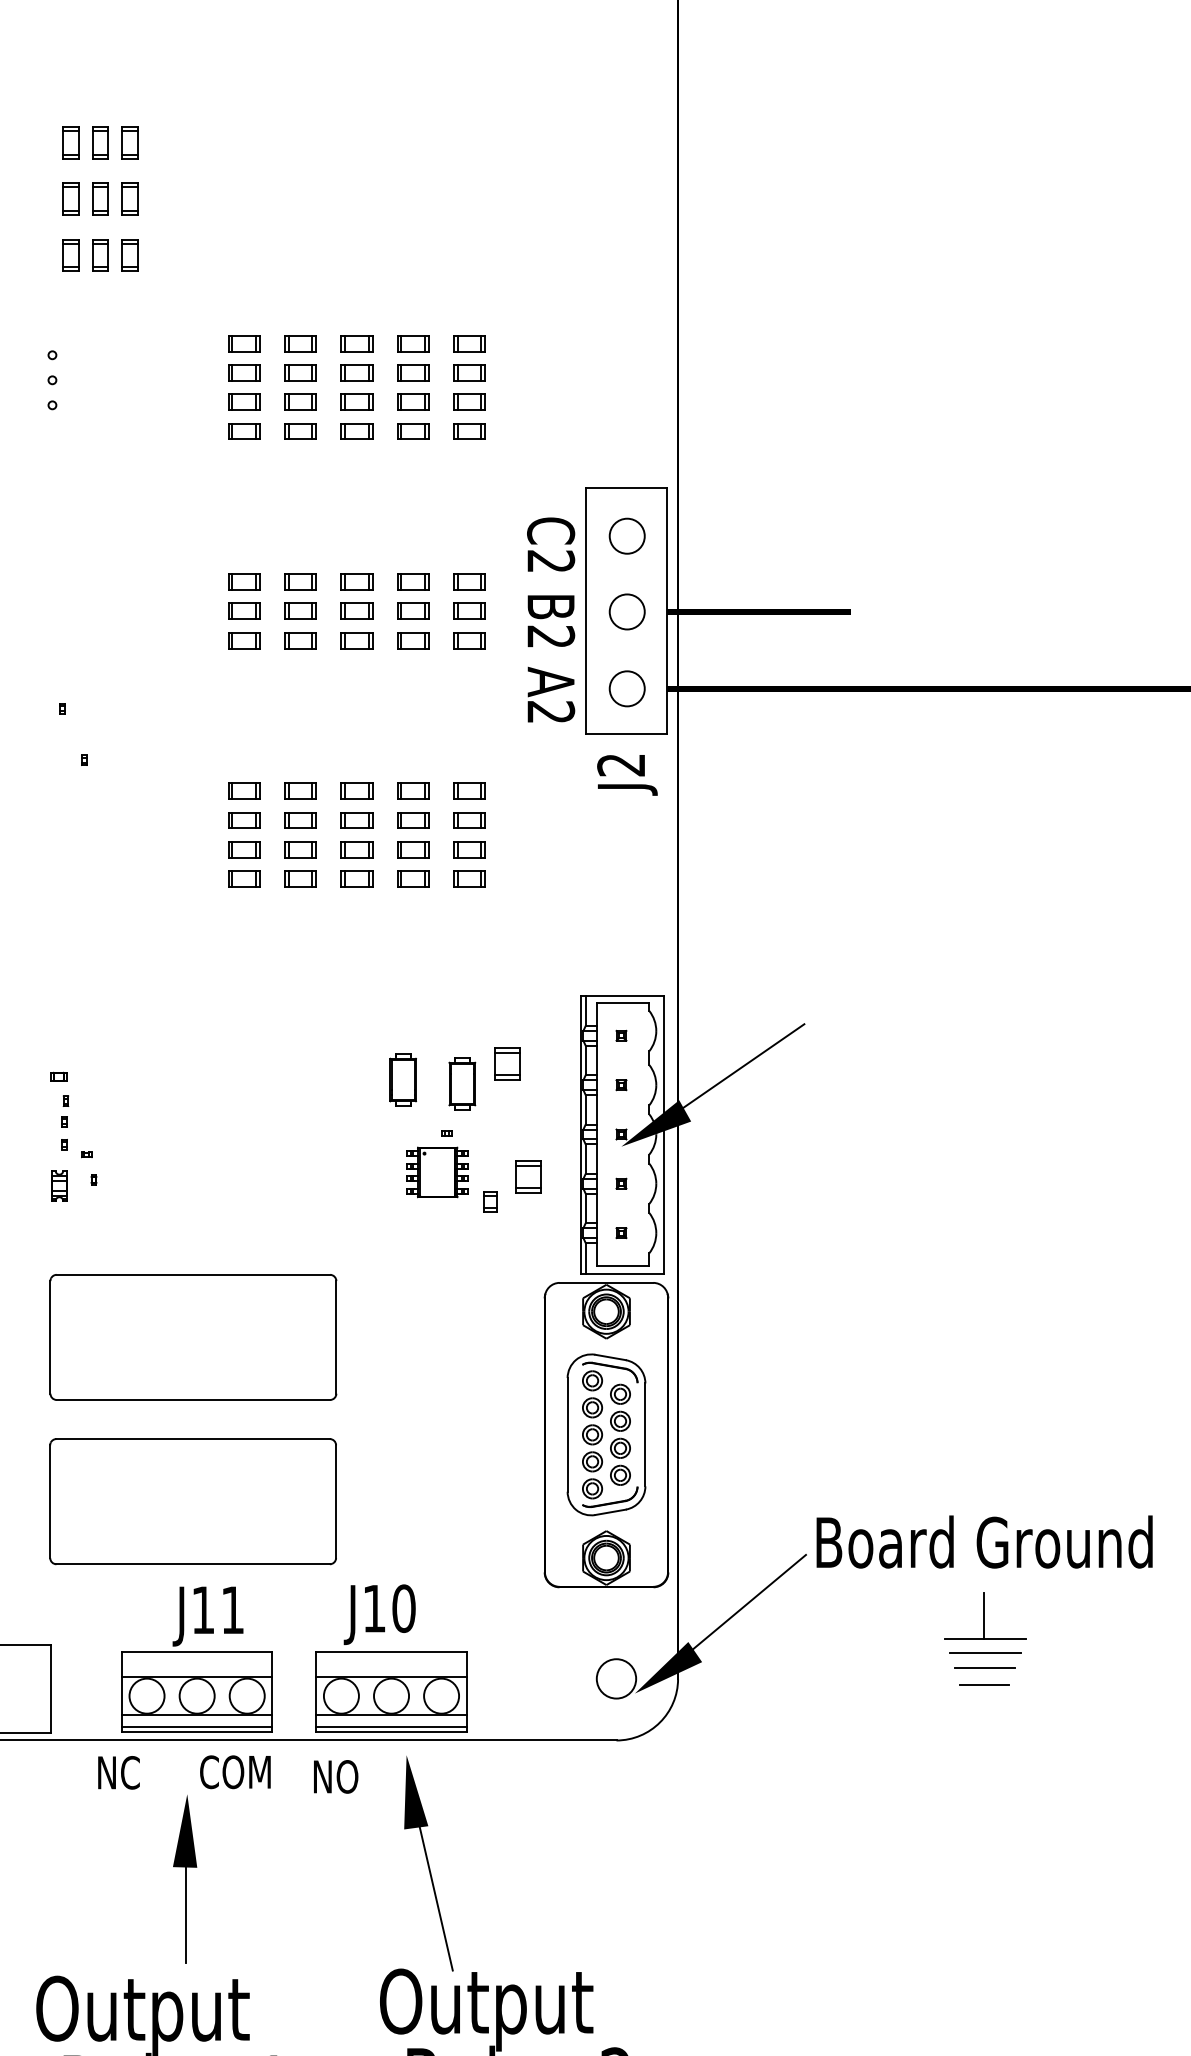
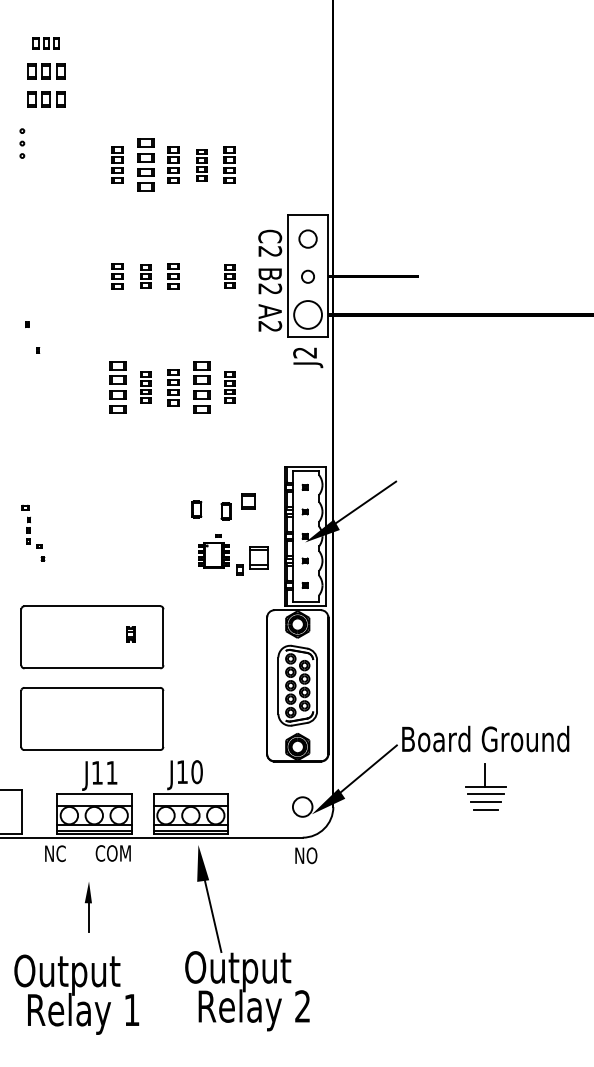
part: (100, 142) -> (46, 43), size x0.7
part: (52, 380) -> (22, 143), moved
part: (243, 386) -> (117, 164), size x0.7
part: (356, 386) -> (173, 164), size x0.7
part: (412, 386) -> (201, 164), size x0.6
part: (469, 386) -> (229, 164), size x0.7
part: (243, 611) -> (117, 276), size x0.7
part: (300, 611) -> (145, 276), size x0.6
part: (356, 611) -> (173, 276), size x0.7
part: (412, 611) -> (201, 276), removed
part: (469, 611) -> (229, 276), size x0.6
circle: (626, 611) -> (307, 276), size x0.7
circle: (626, 687) -> (307, 314), size x1.6
part: (300, 834) -> (145, 387), size x0.6
part: (356, 834) -> (173, 387), size x0.7
part: (469, 834) -> (229, 387), size x0.6
part: (402, 1080) -> (196, 509), size x0.7
part: (461, 1084) -> (225, 511), size x0.7
part: (527, 1176) -> (258, 557), size x1.4
part: (58, 1186) -> (130, 634), moved
text: (336, 1776) -> (306, 855), moved
part: (185, 1878) -> (88, 906), size x0.6

